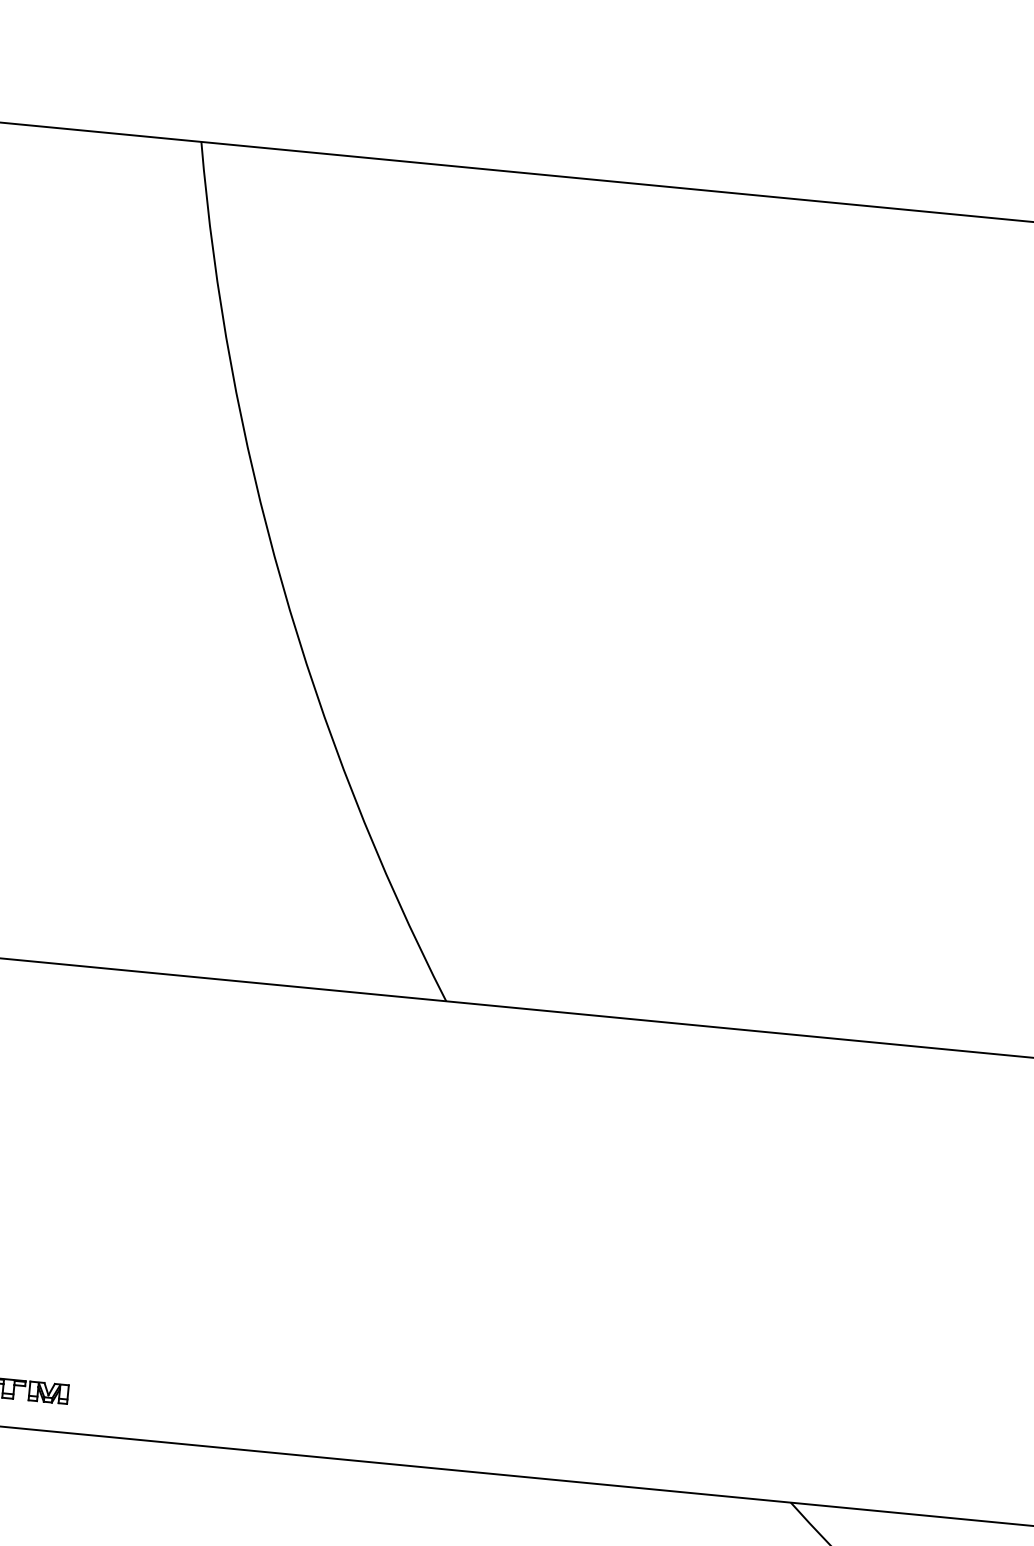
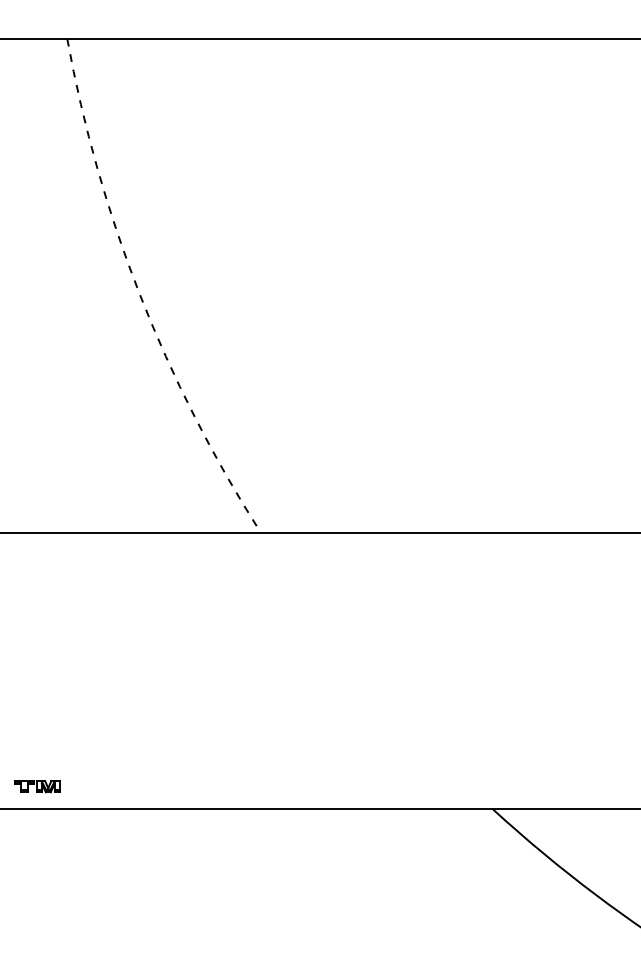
arc: (282, 584) -> (140, 295), solid -> dashed

